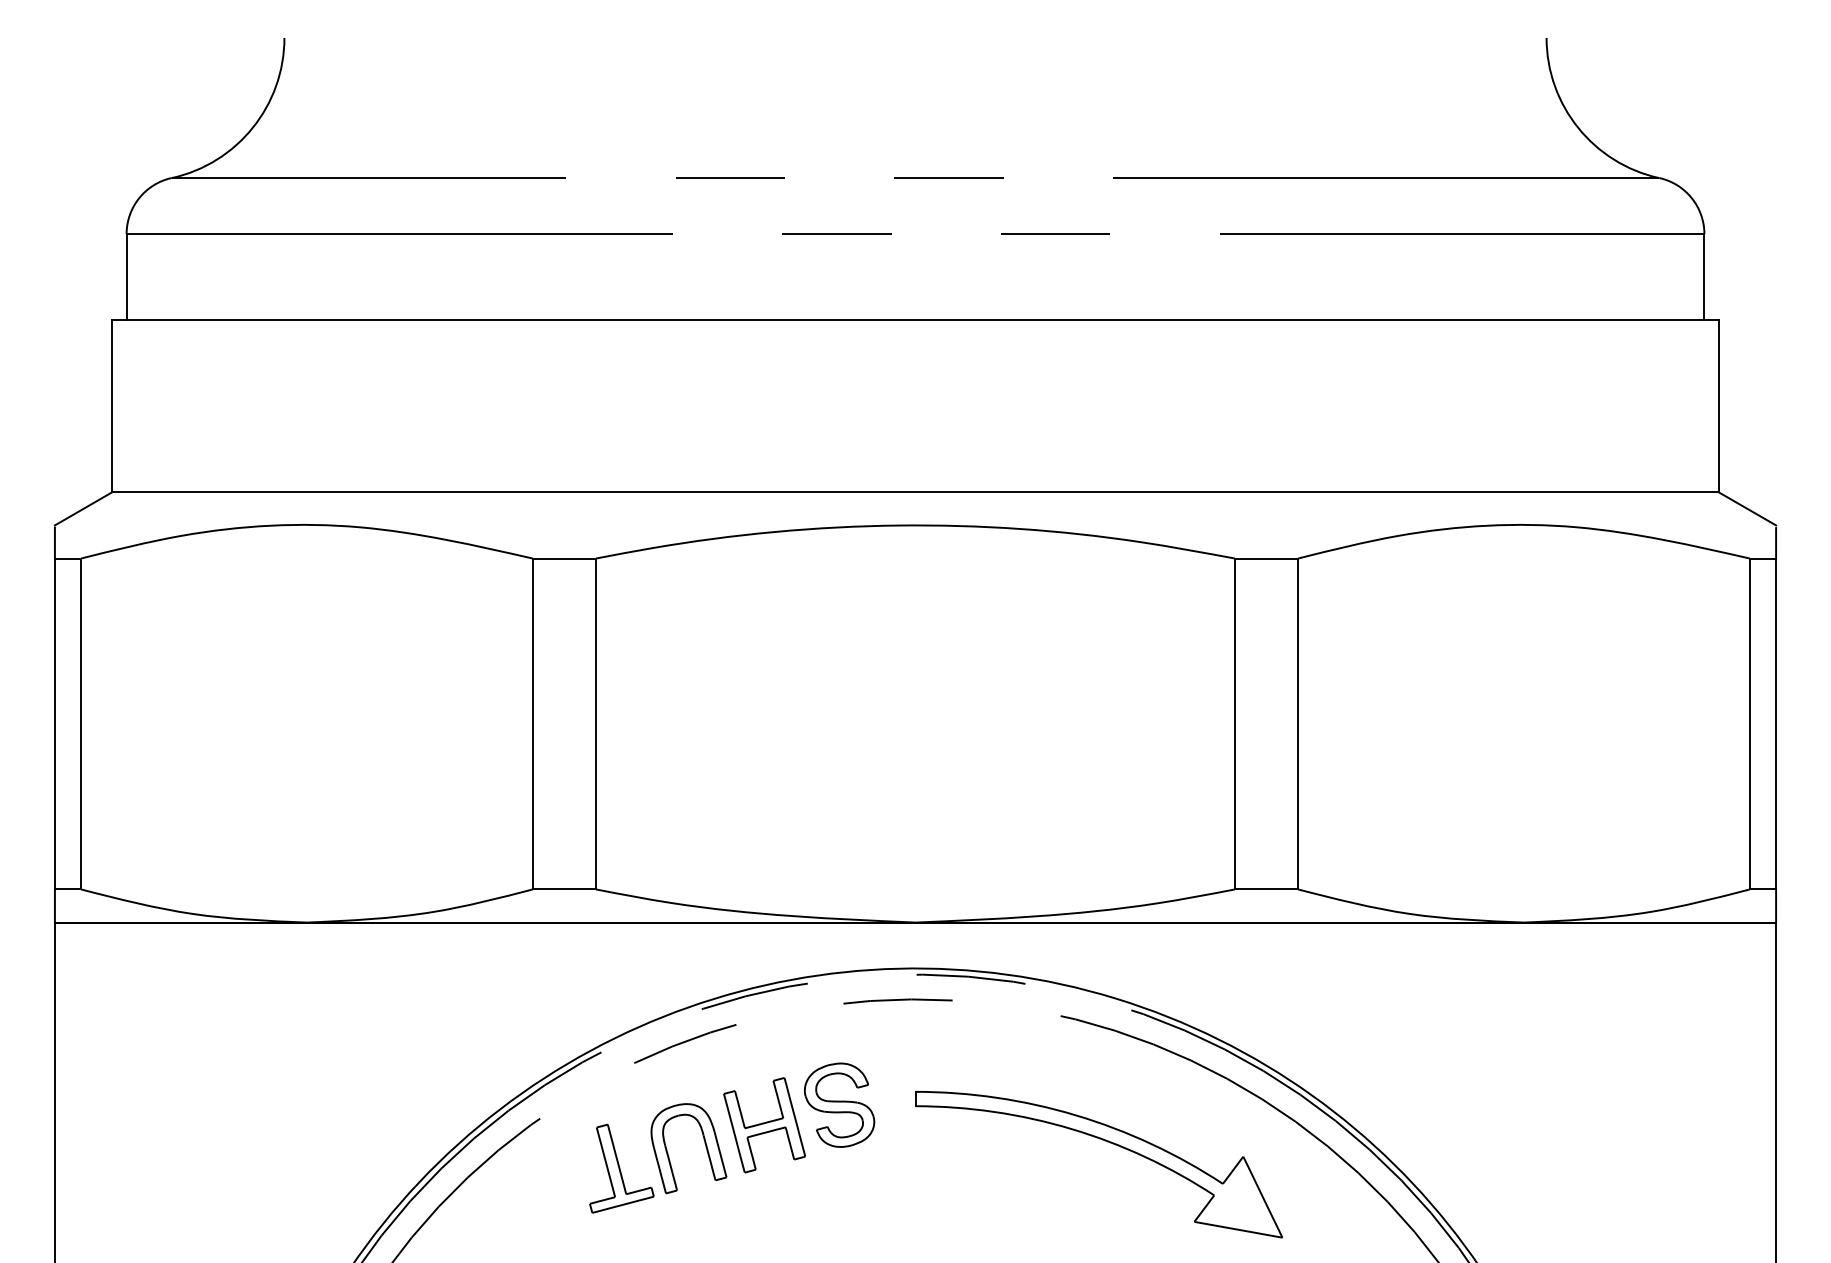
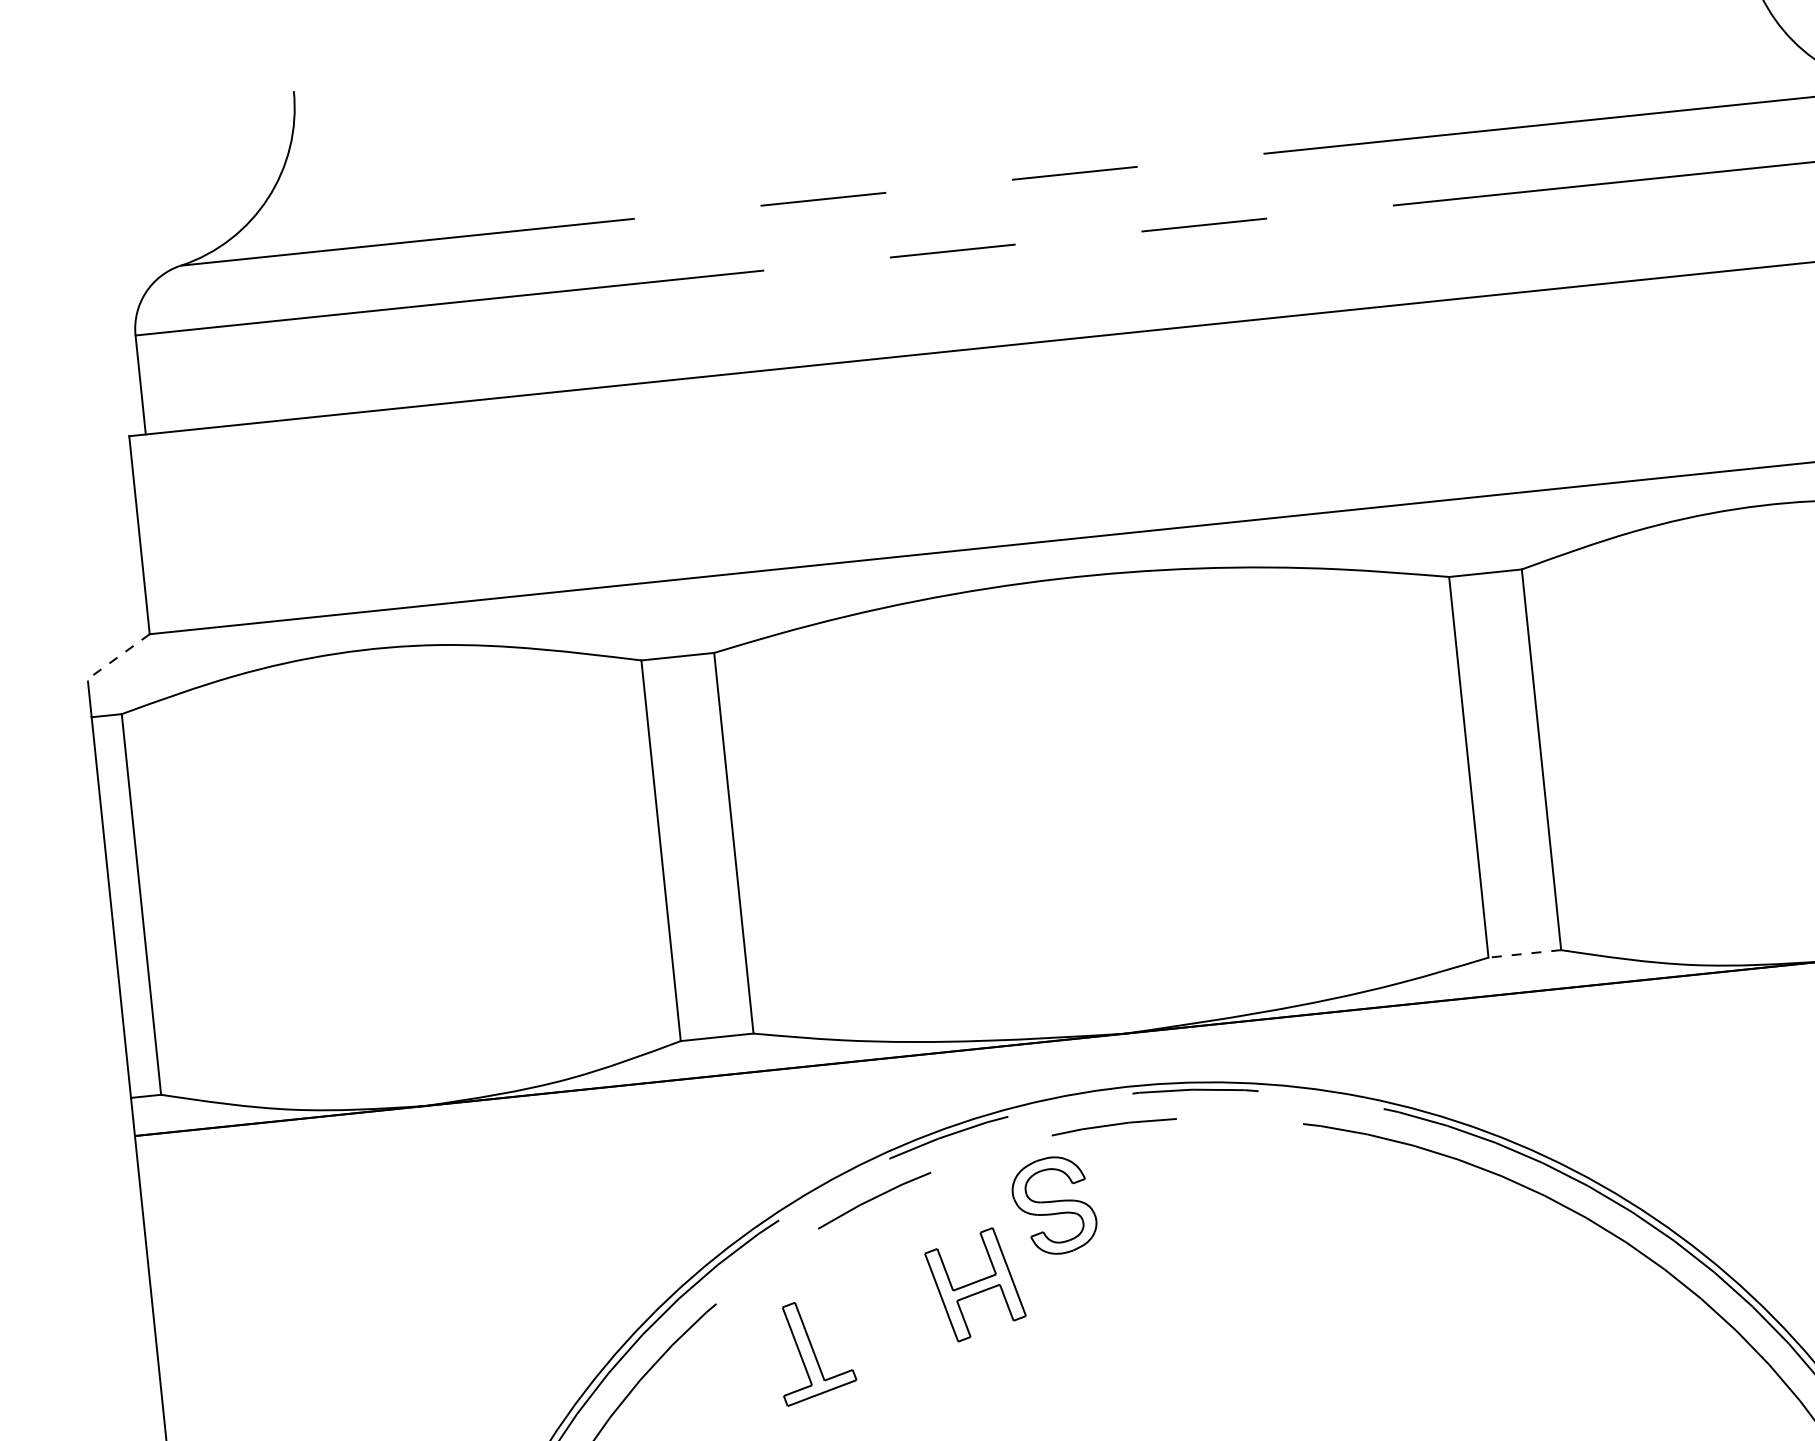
line: (83, 509) -> (118, 657), solid -> dashed
line: (1266, 889) -> (1524, 953), solid -> dashed
part: (839, 1104) -> (1054, 1204), moved
part: (1107, 1142) -> (1371, 1263), removed
part: (704, 1143) -> (908, 1312), removed

